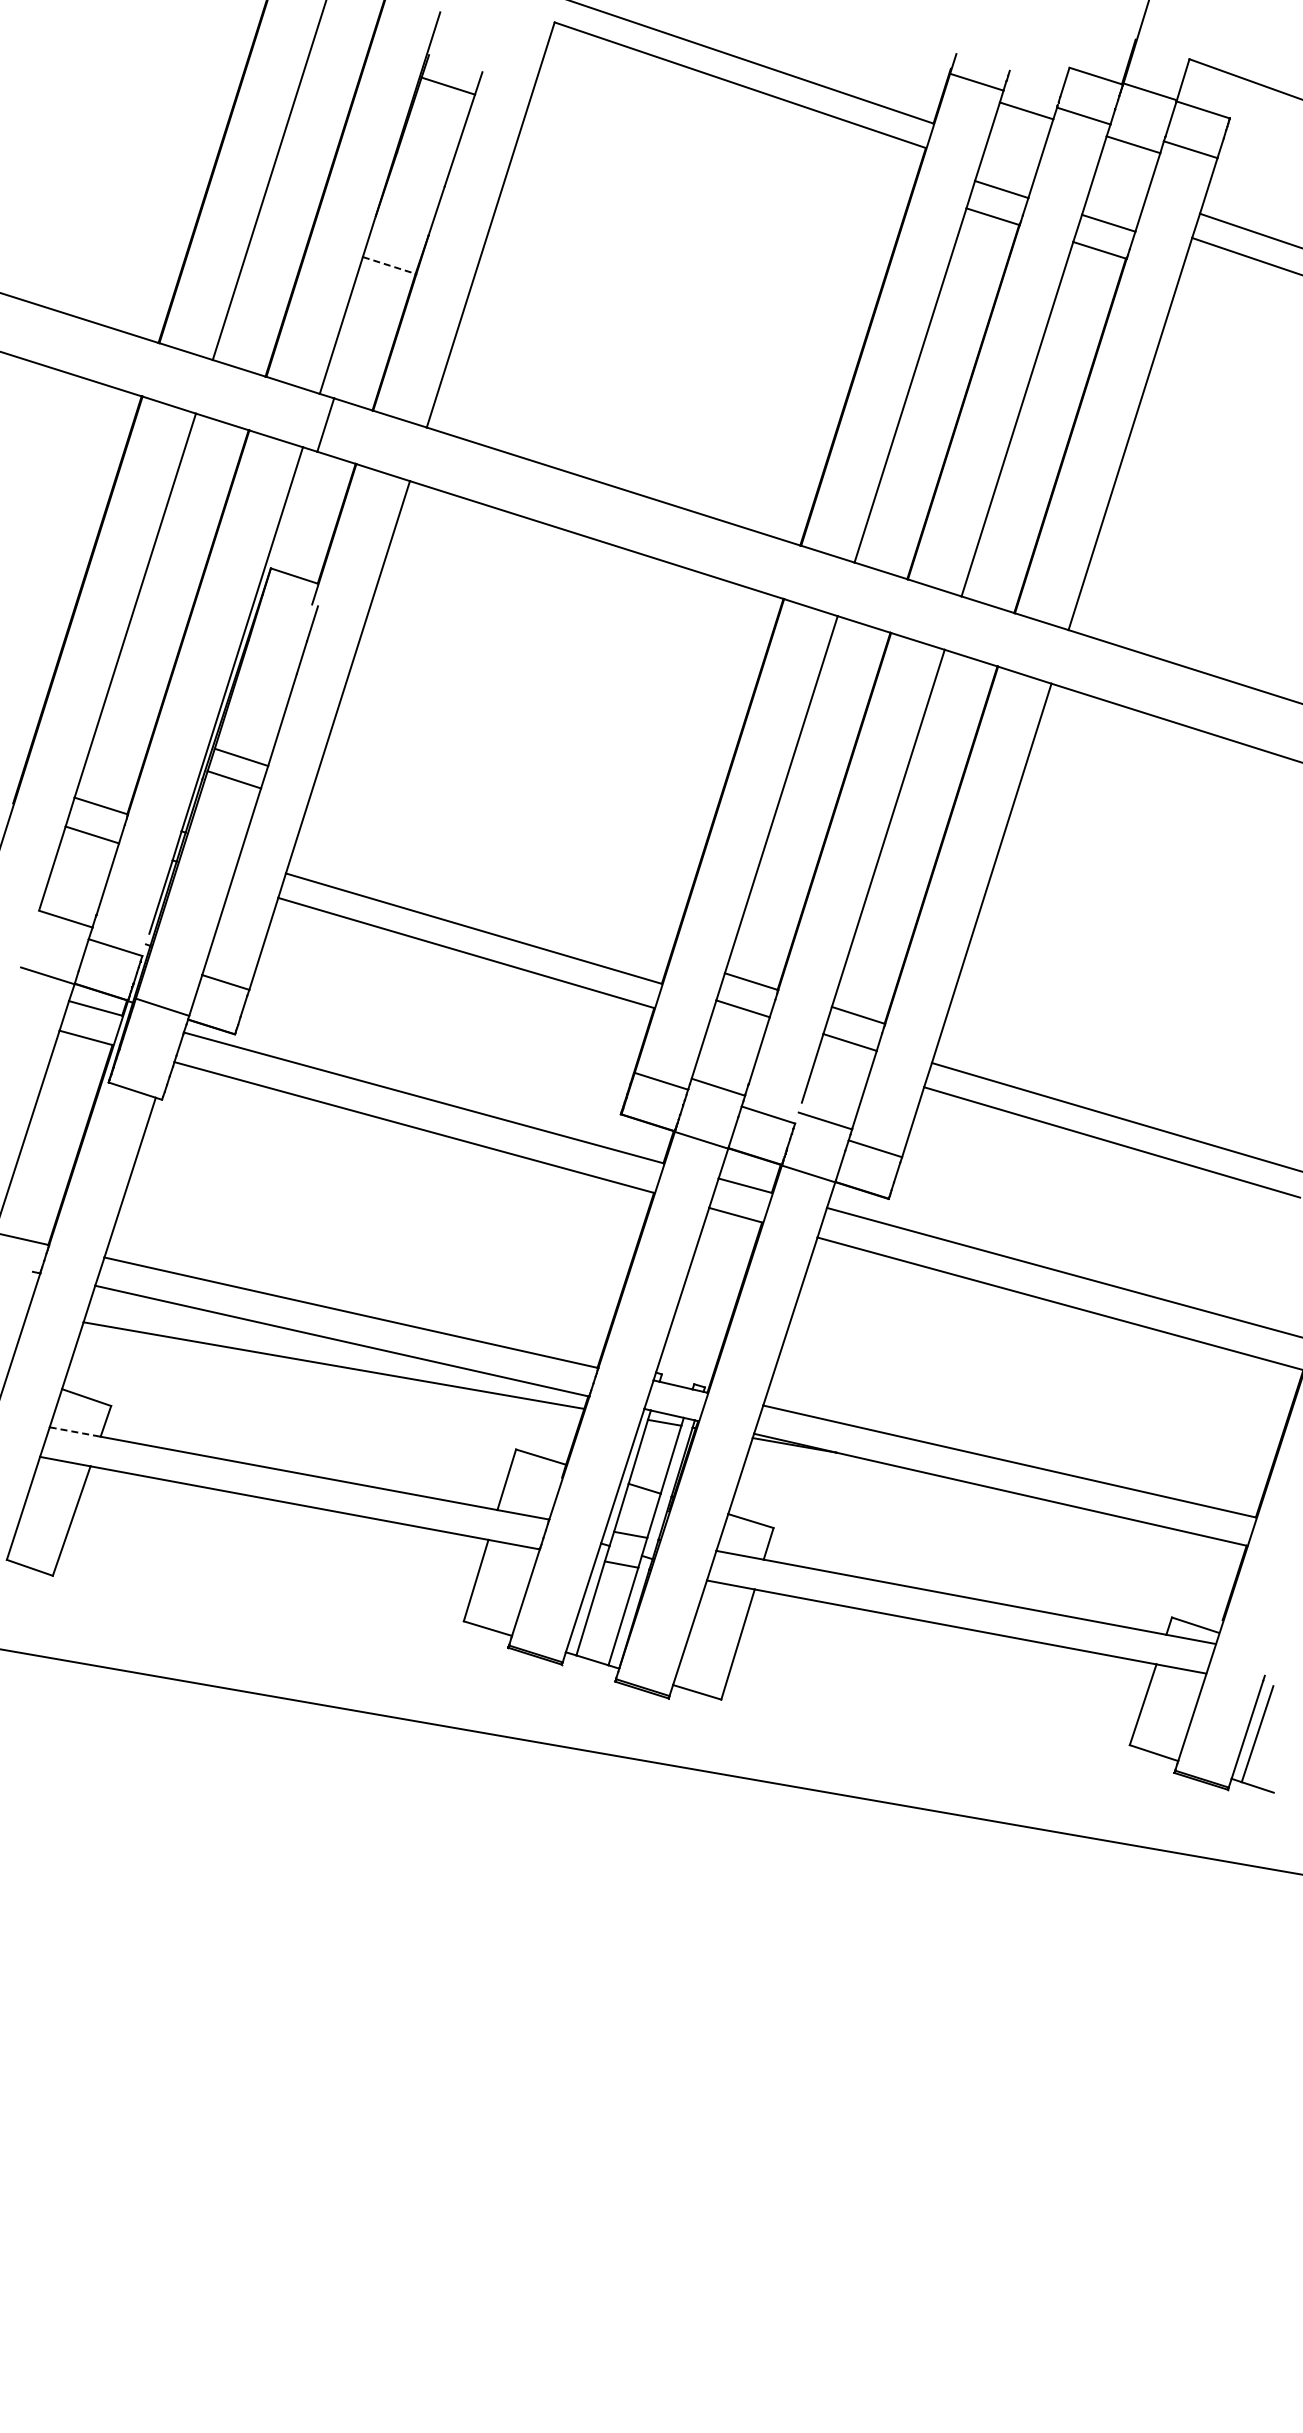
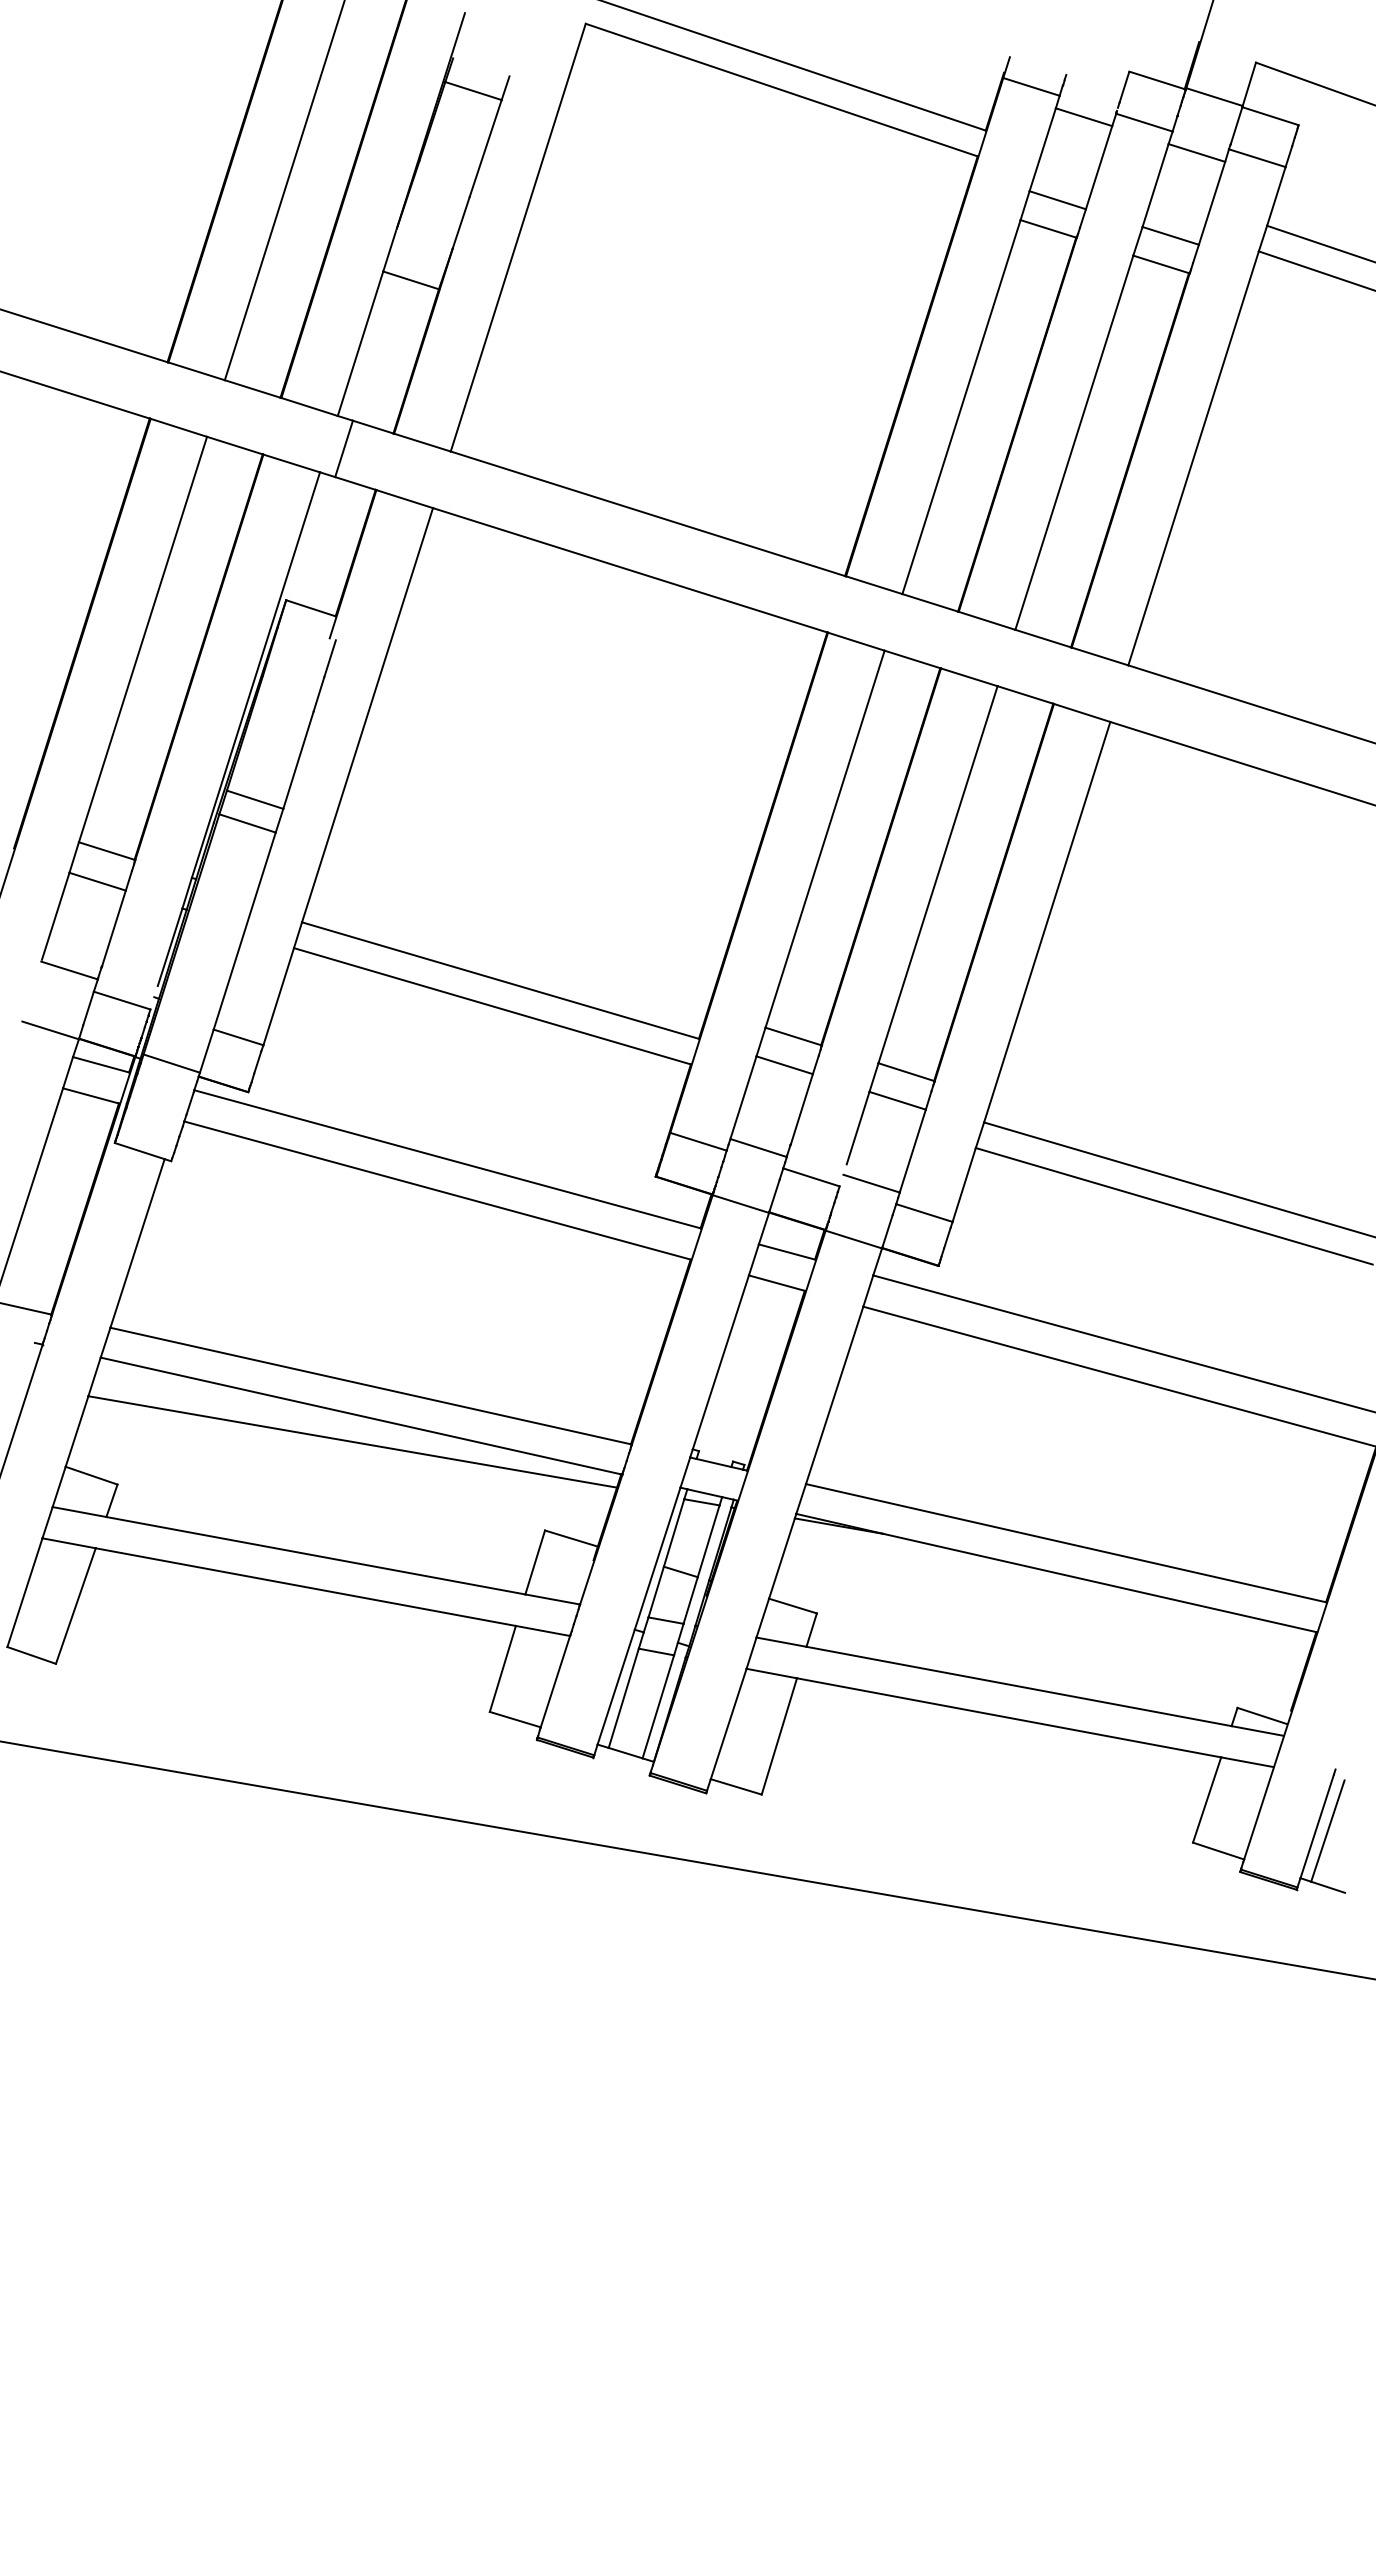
line: (389, 265) -> (411, 280), dashed -> solid
line: (75, 1432) -> (79, 1512), dashed -> solid

